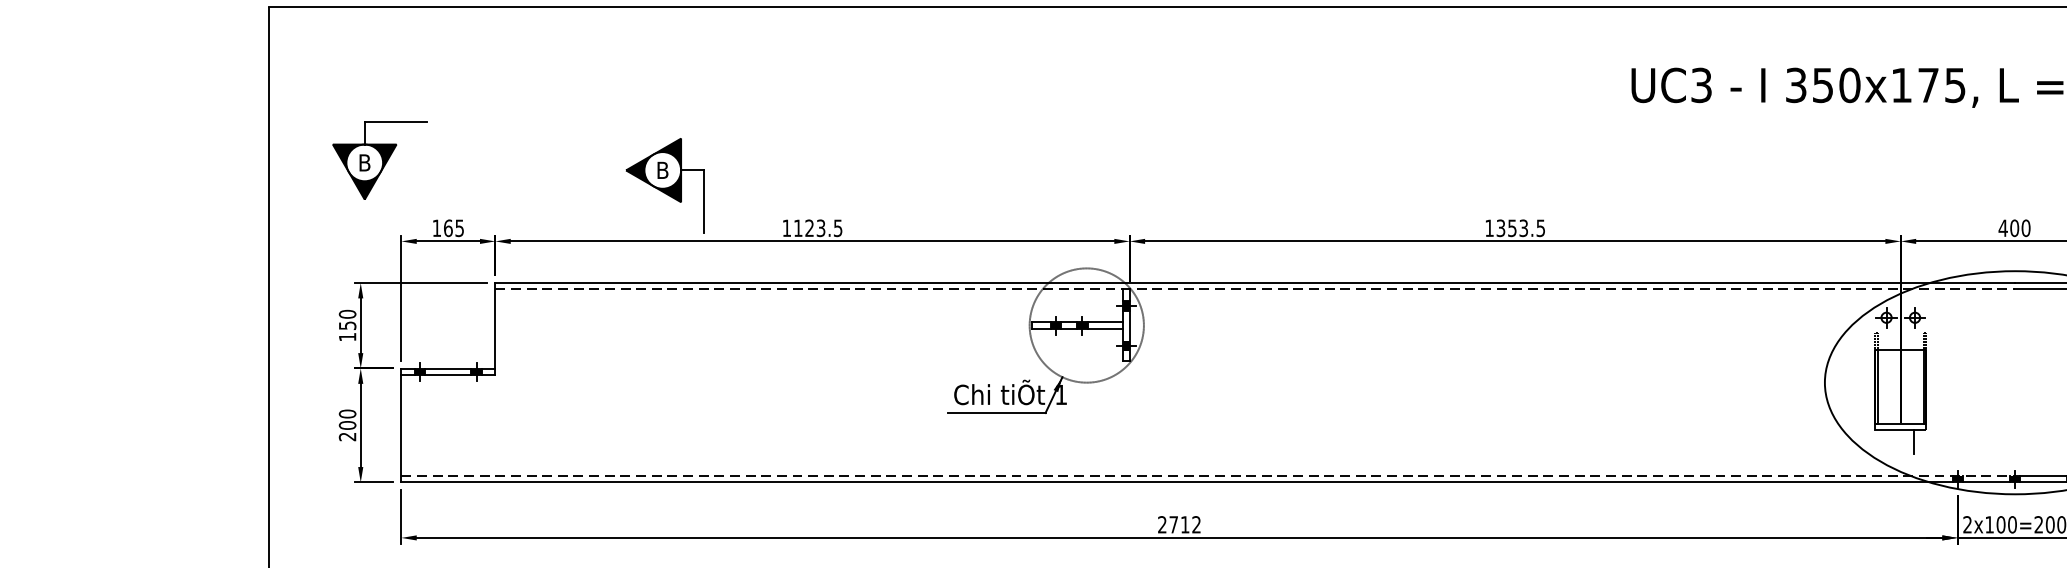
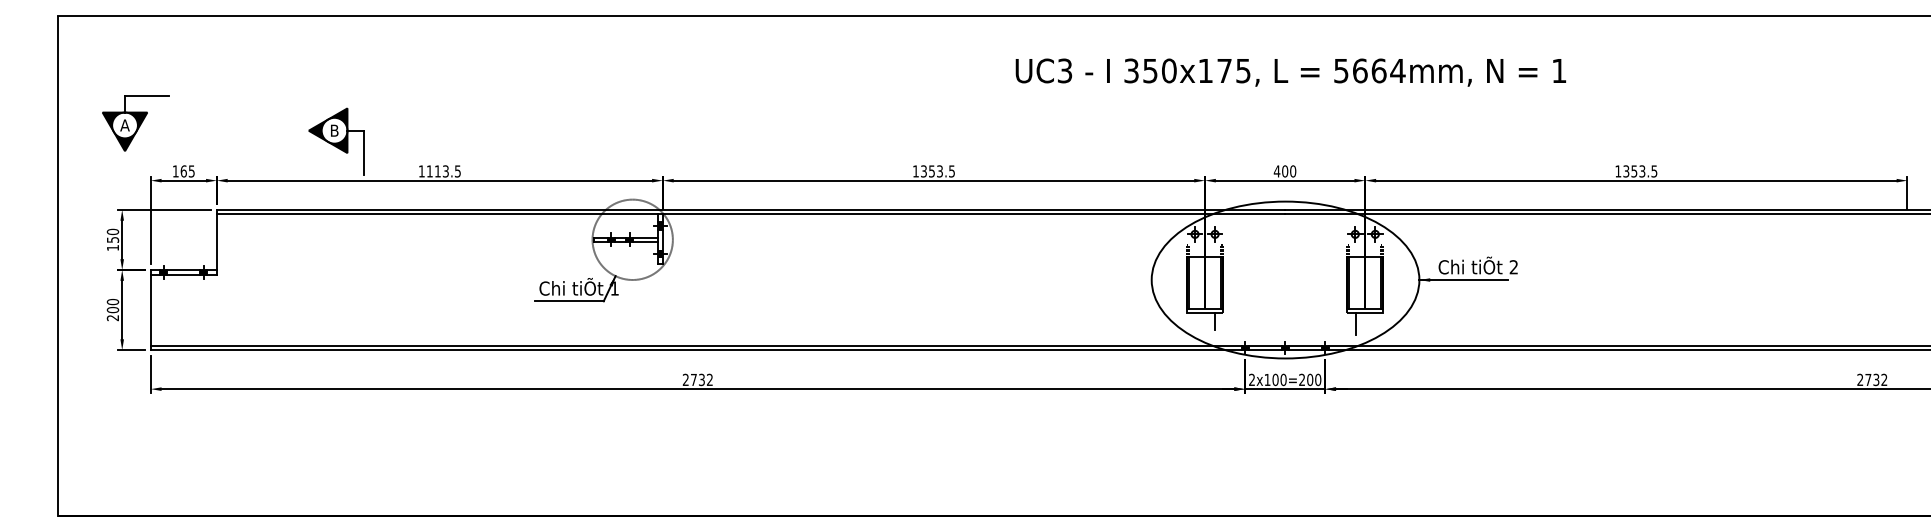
text: (363, 162) -> (124, 125), B -> A
text: (809, 228) -> (437, 171), 1123.5 -> 1113.5
line: (1255, 289) -> (751, 214), dashed -> solid
line: (1208, 475) -> (718, 345), dashed -> solid
text: (1184, 524) -> (701, 379), 2712 -> 2732

